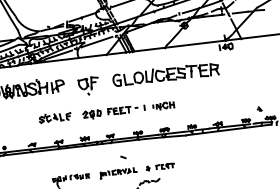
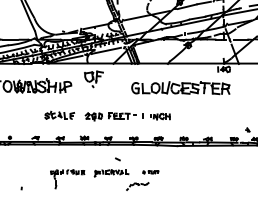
part: (165, 74) -> (180, 88), moved
part: (88, 86) -> (93, 79), moved
part: (160, 167) -> (150, 172), size x0.6

